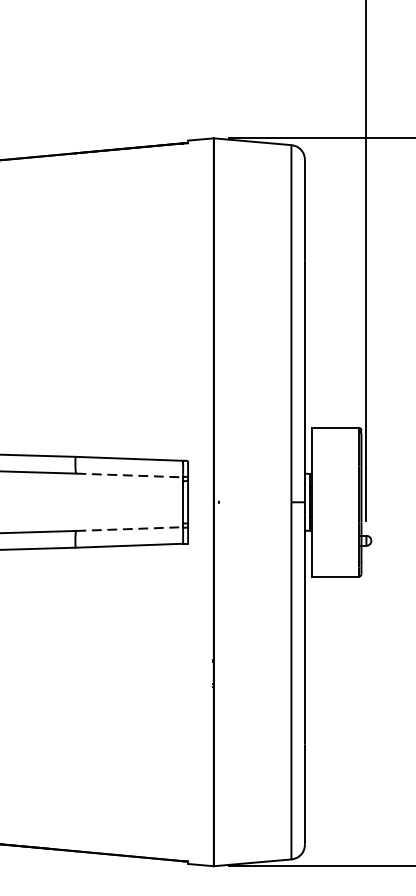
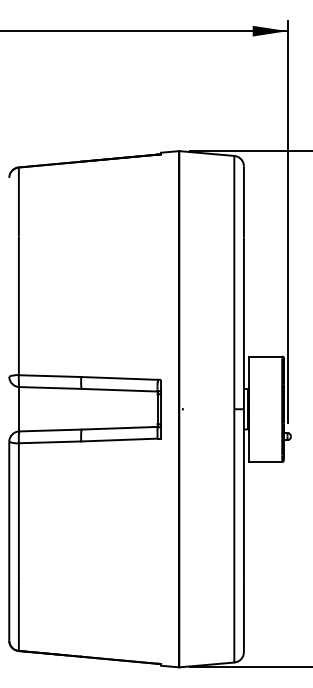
line: (129, 475) -> (119, 390), dashed -> solid
line: (129, 529) -> (119, 428), dashed -> solid

